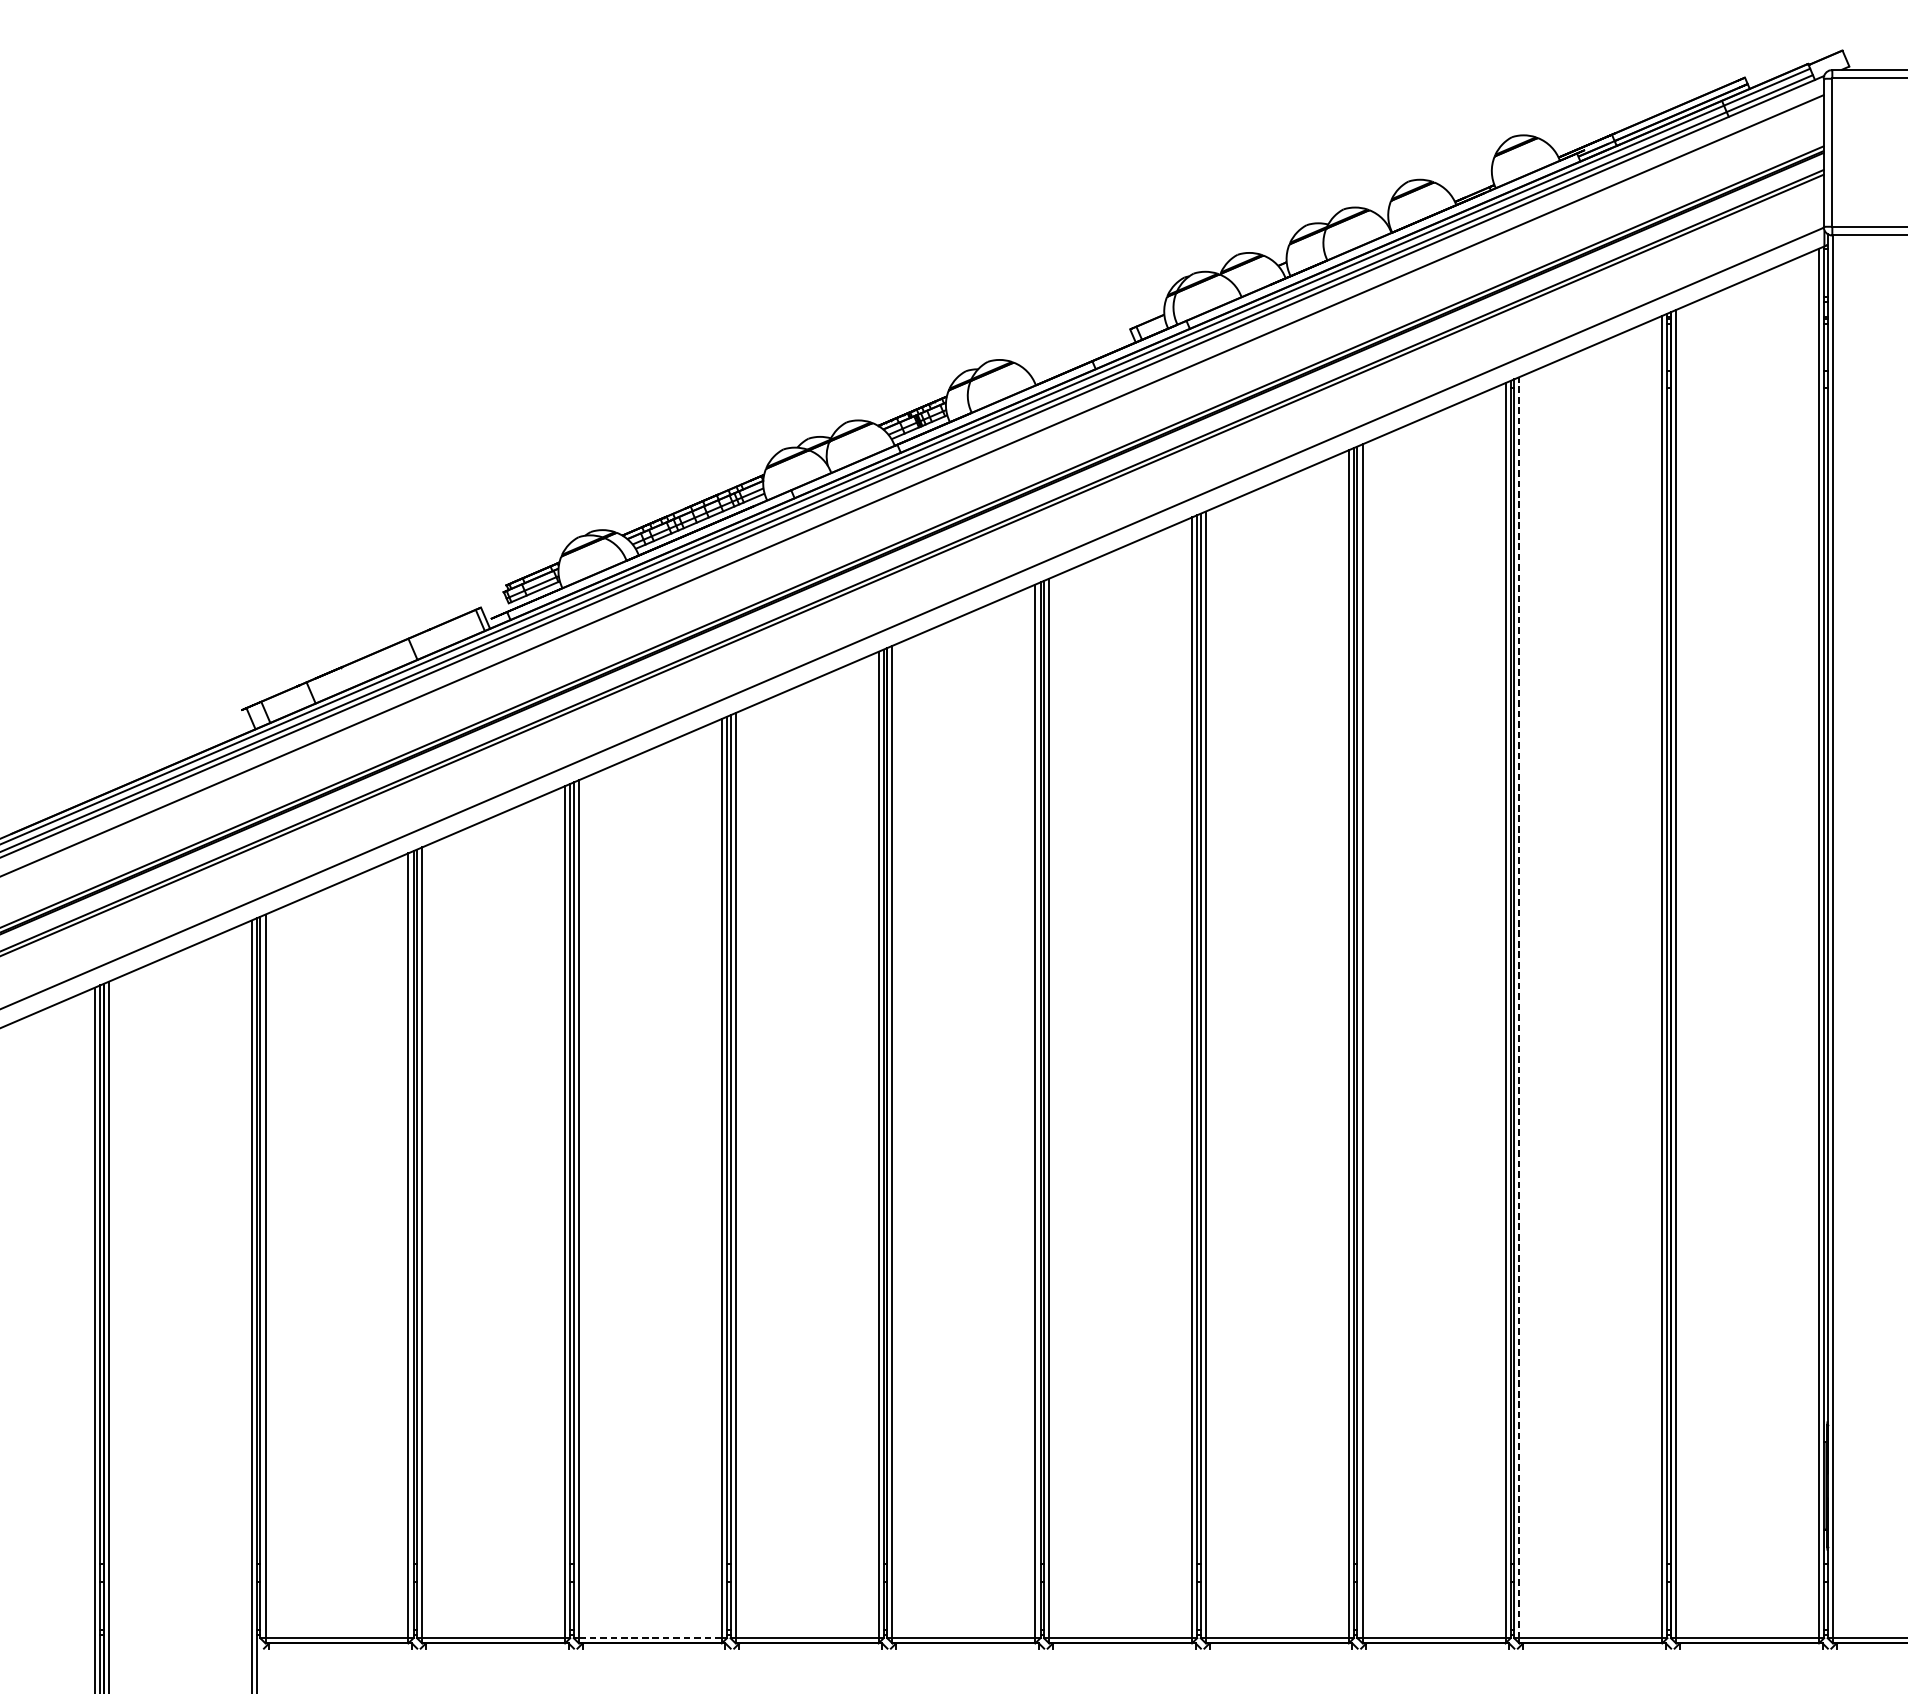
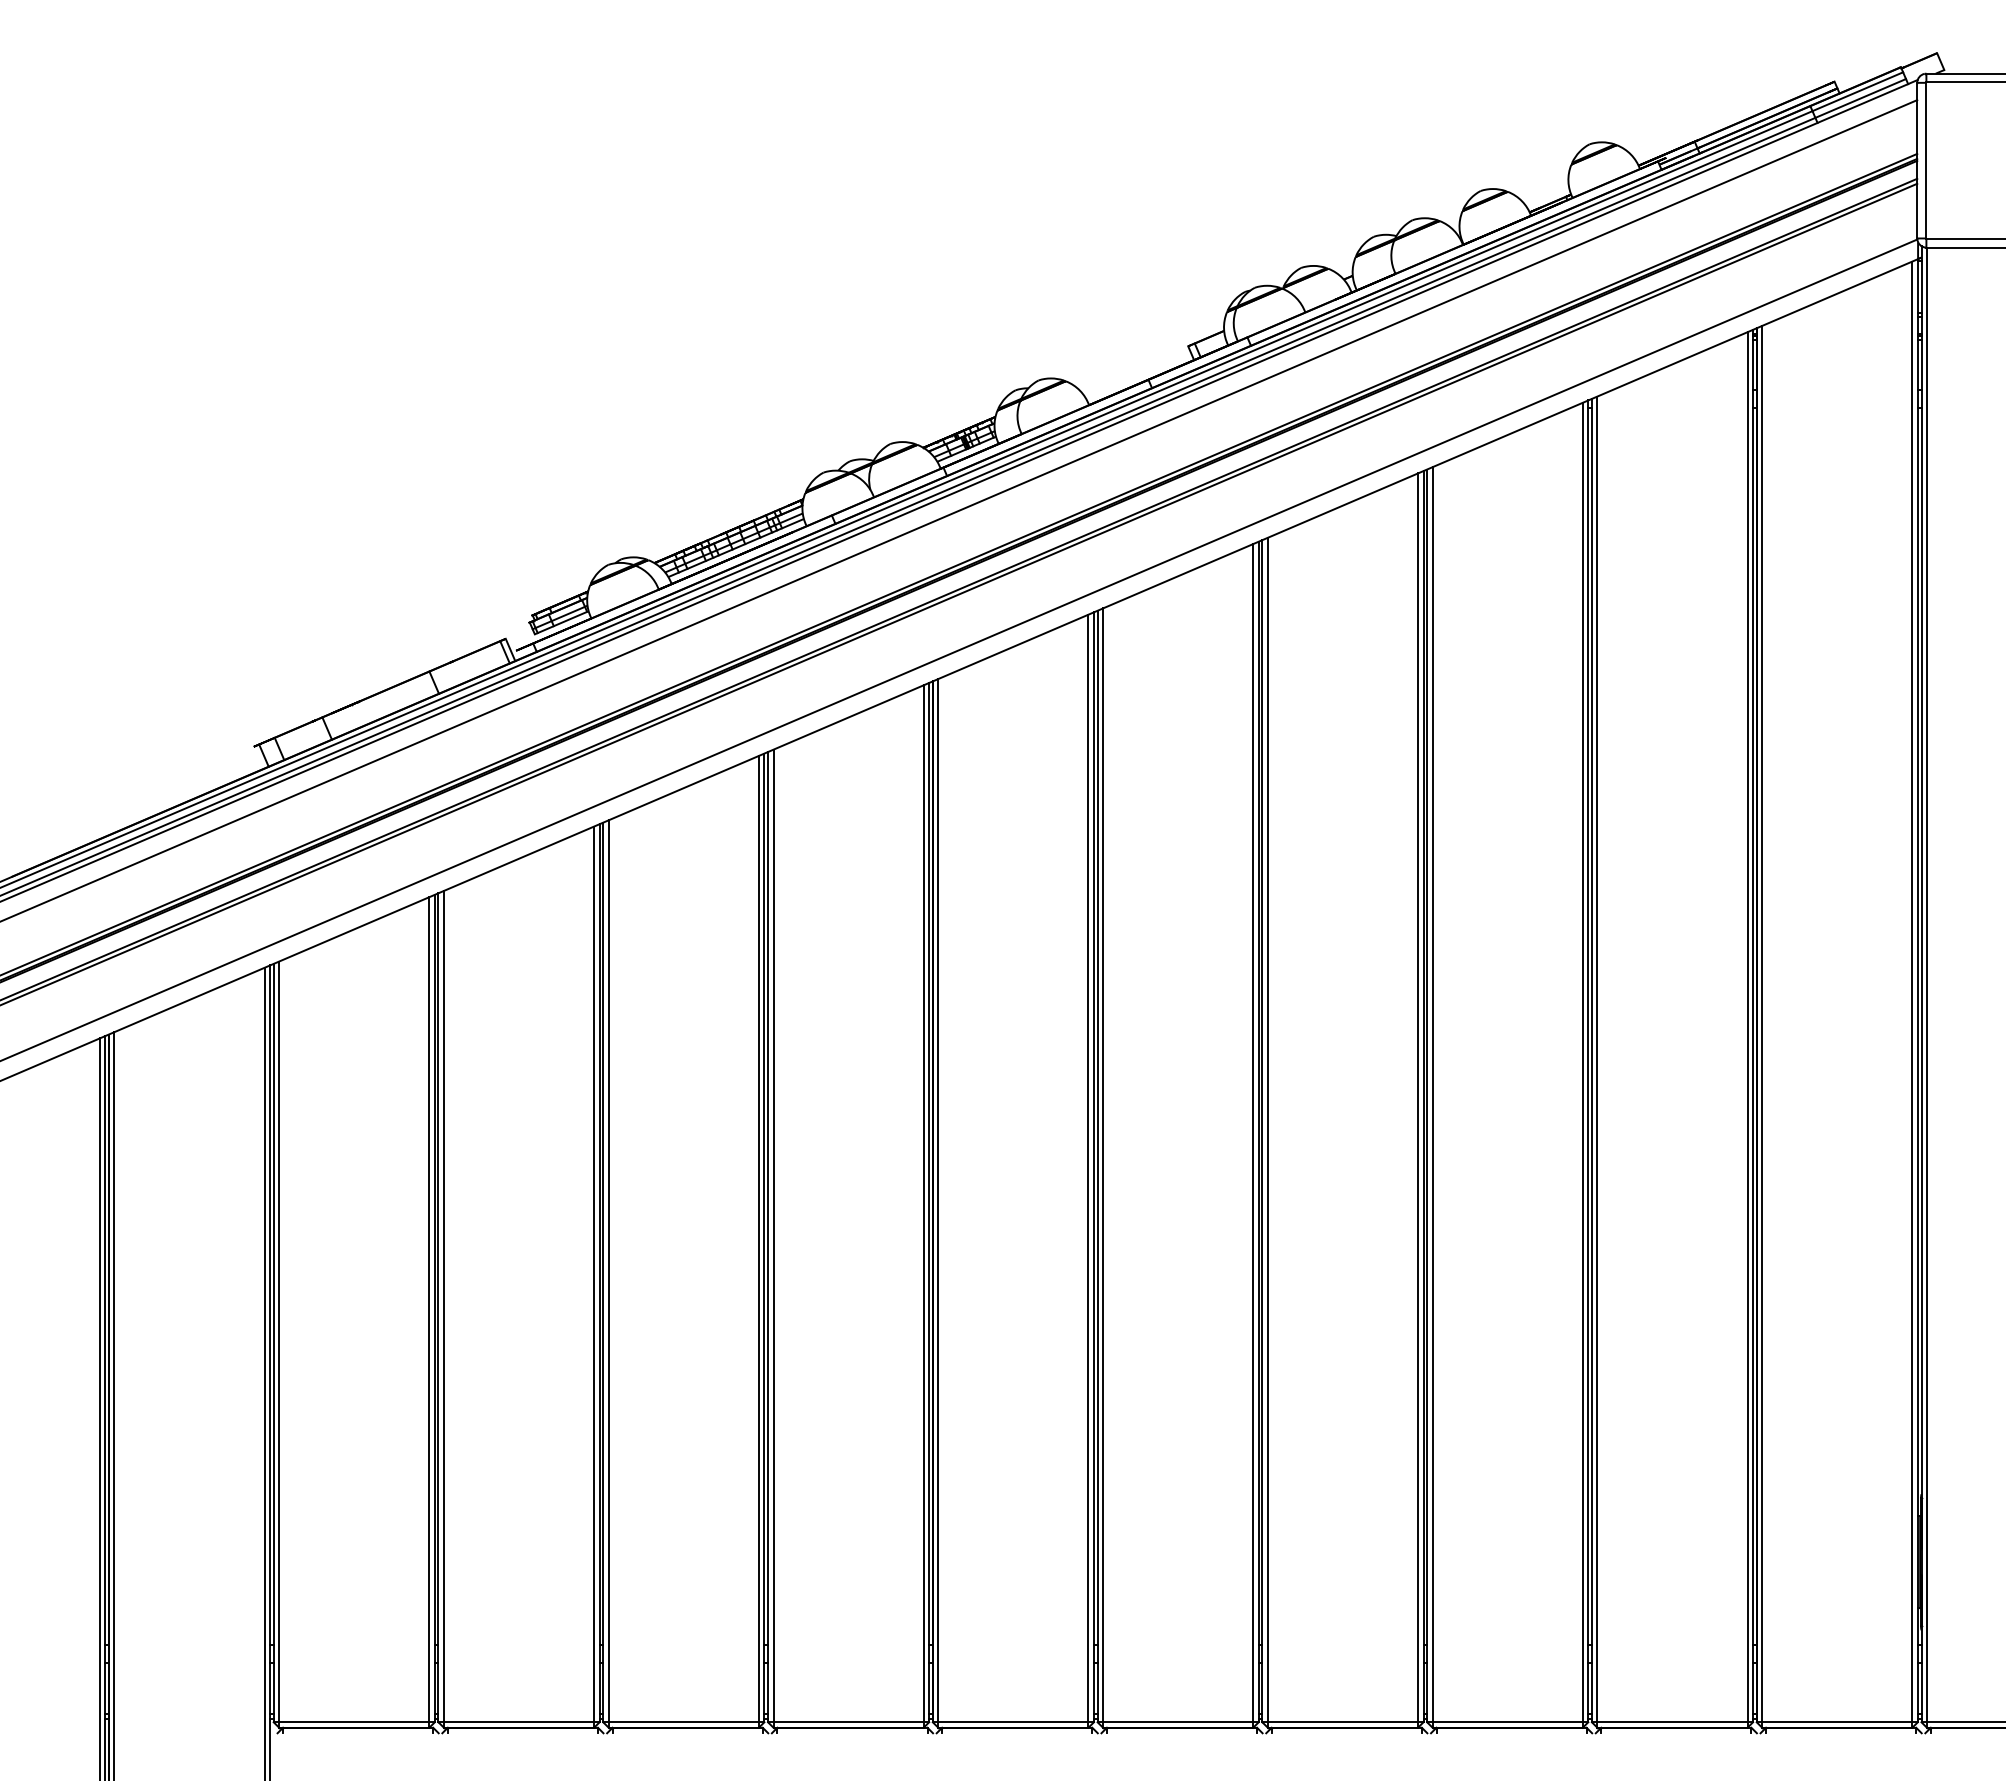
line: (1519, 1007) -> (1597, 1059), dashed -> solid
line: (650, 1638) -> (683, 1722), dashed -> solid

